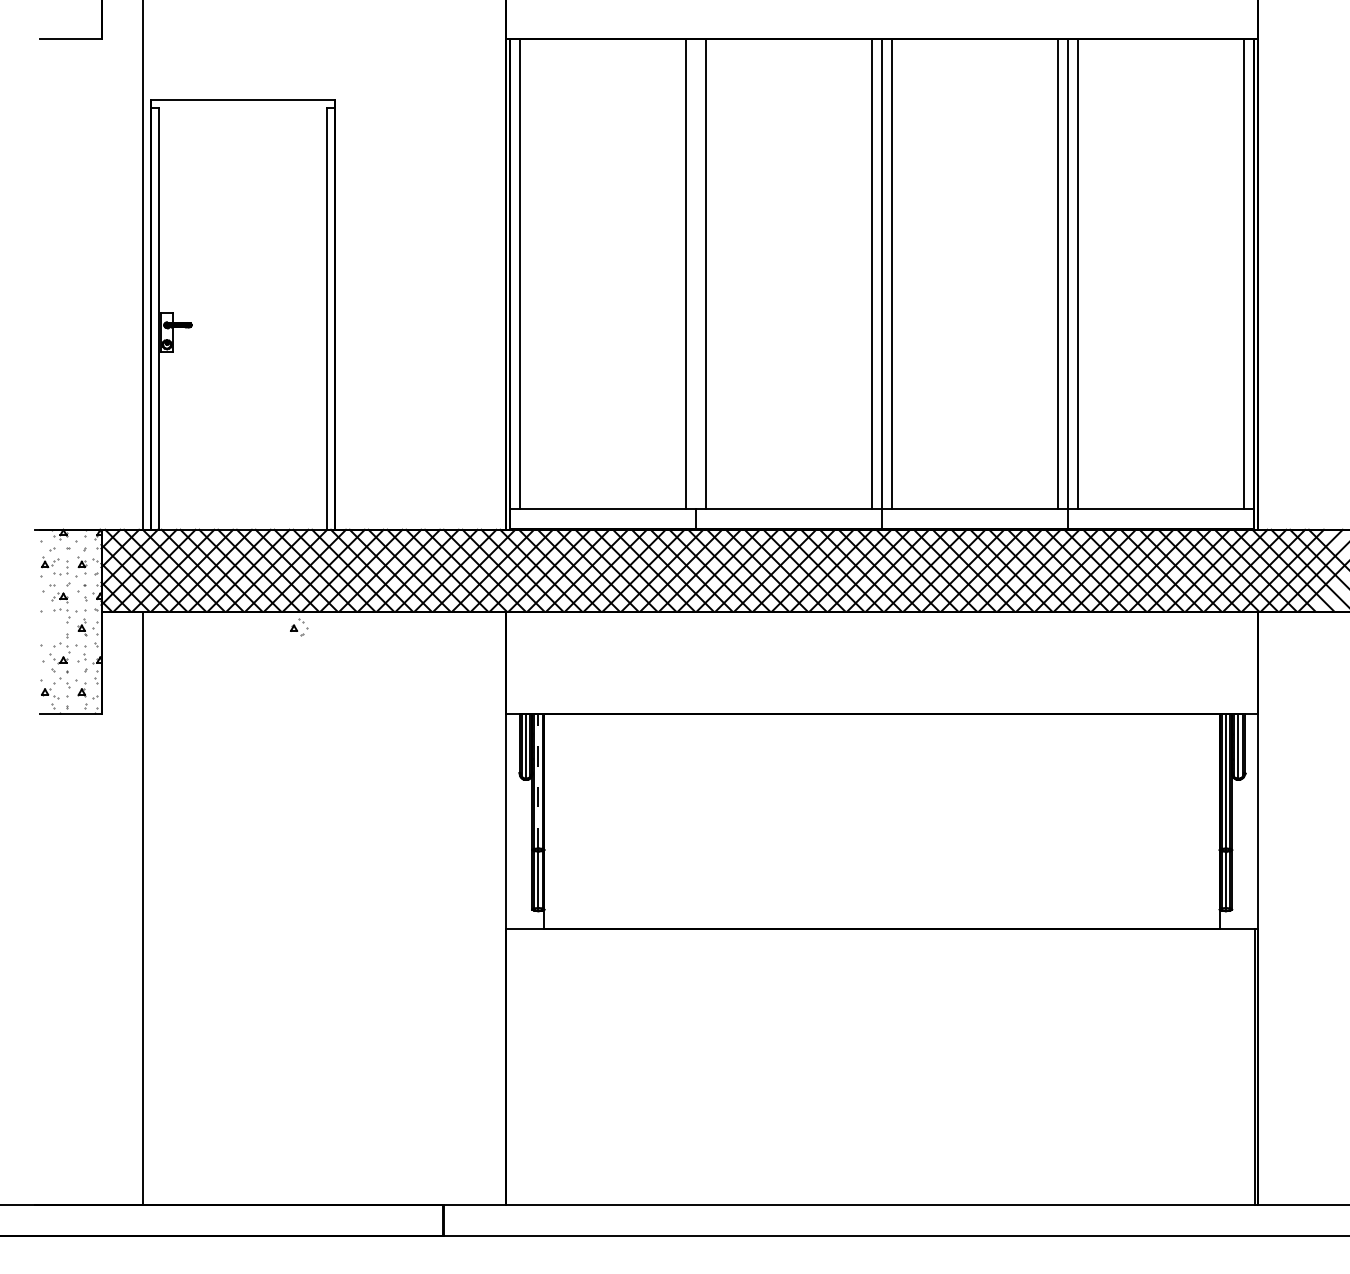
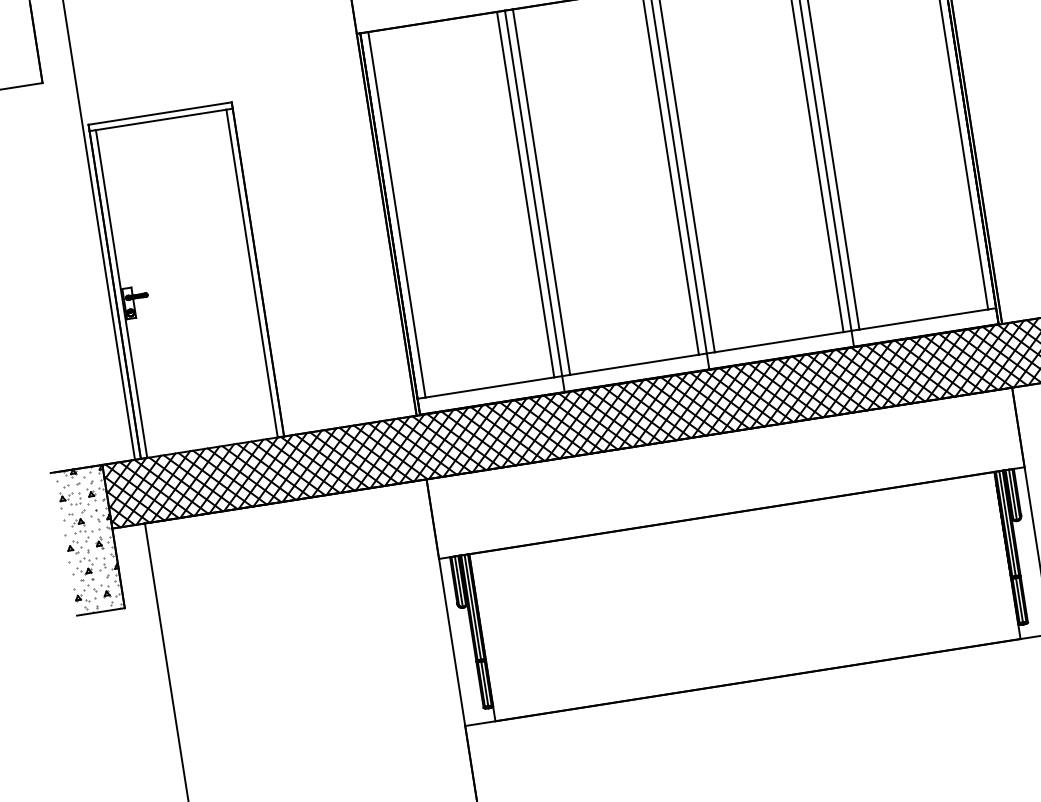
line: (242, 108) -> (160, 120), added
line: (696, 273) -> (533, 193), added
part: (299, 627) -> (74, 547), moved
line: (538, 780) -> (472, 606), dashed -> solid

